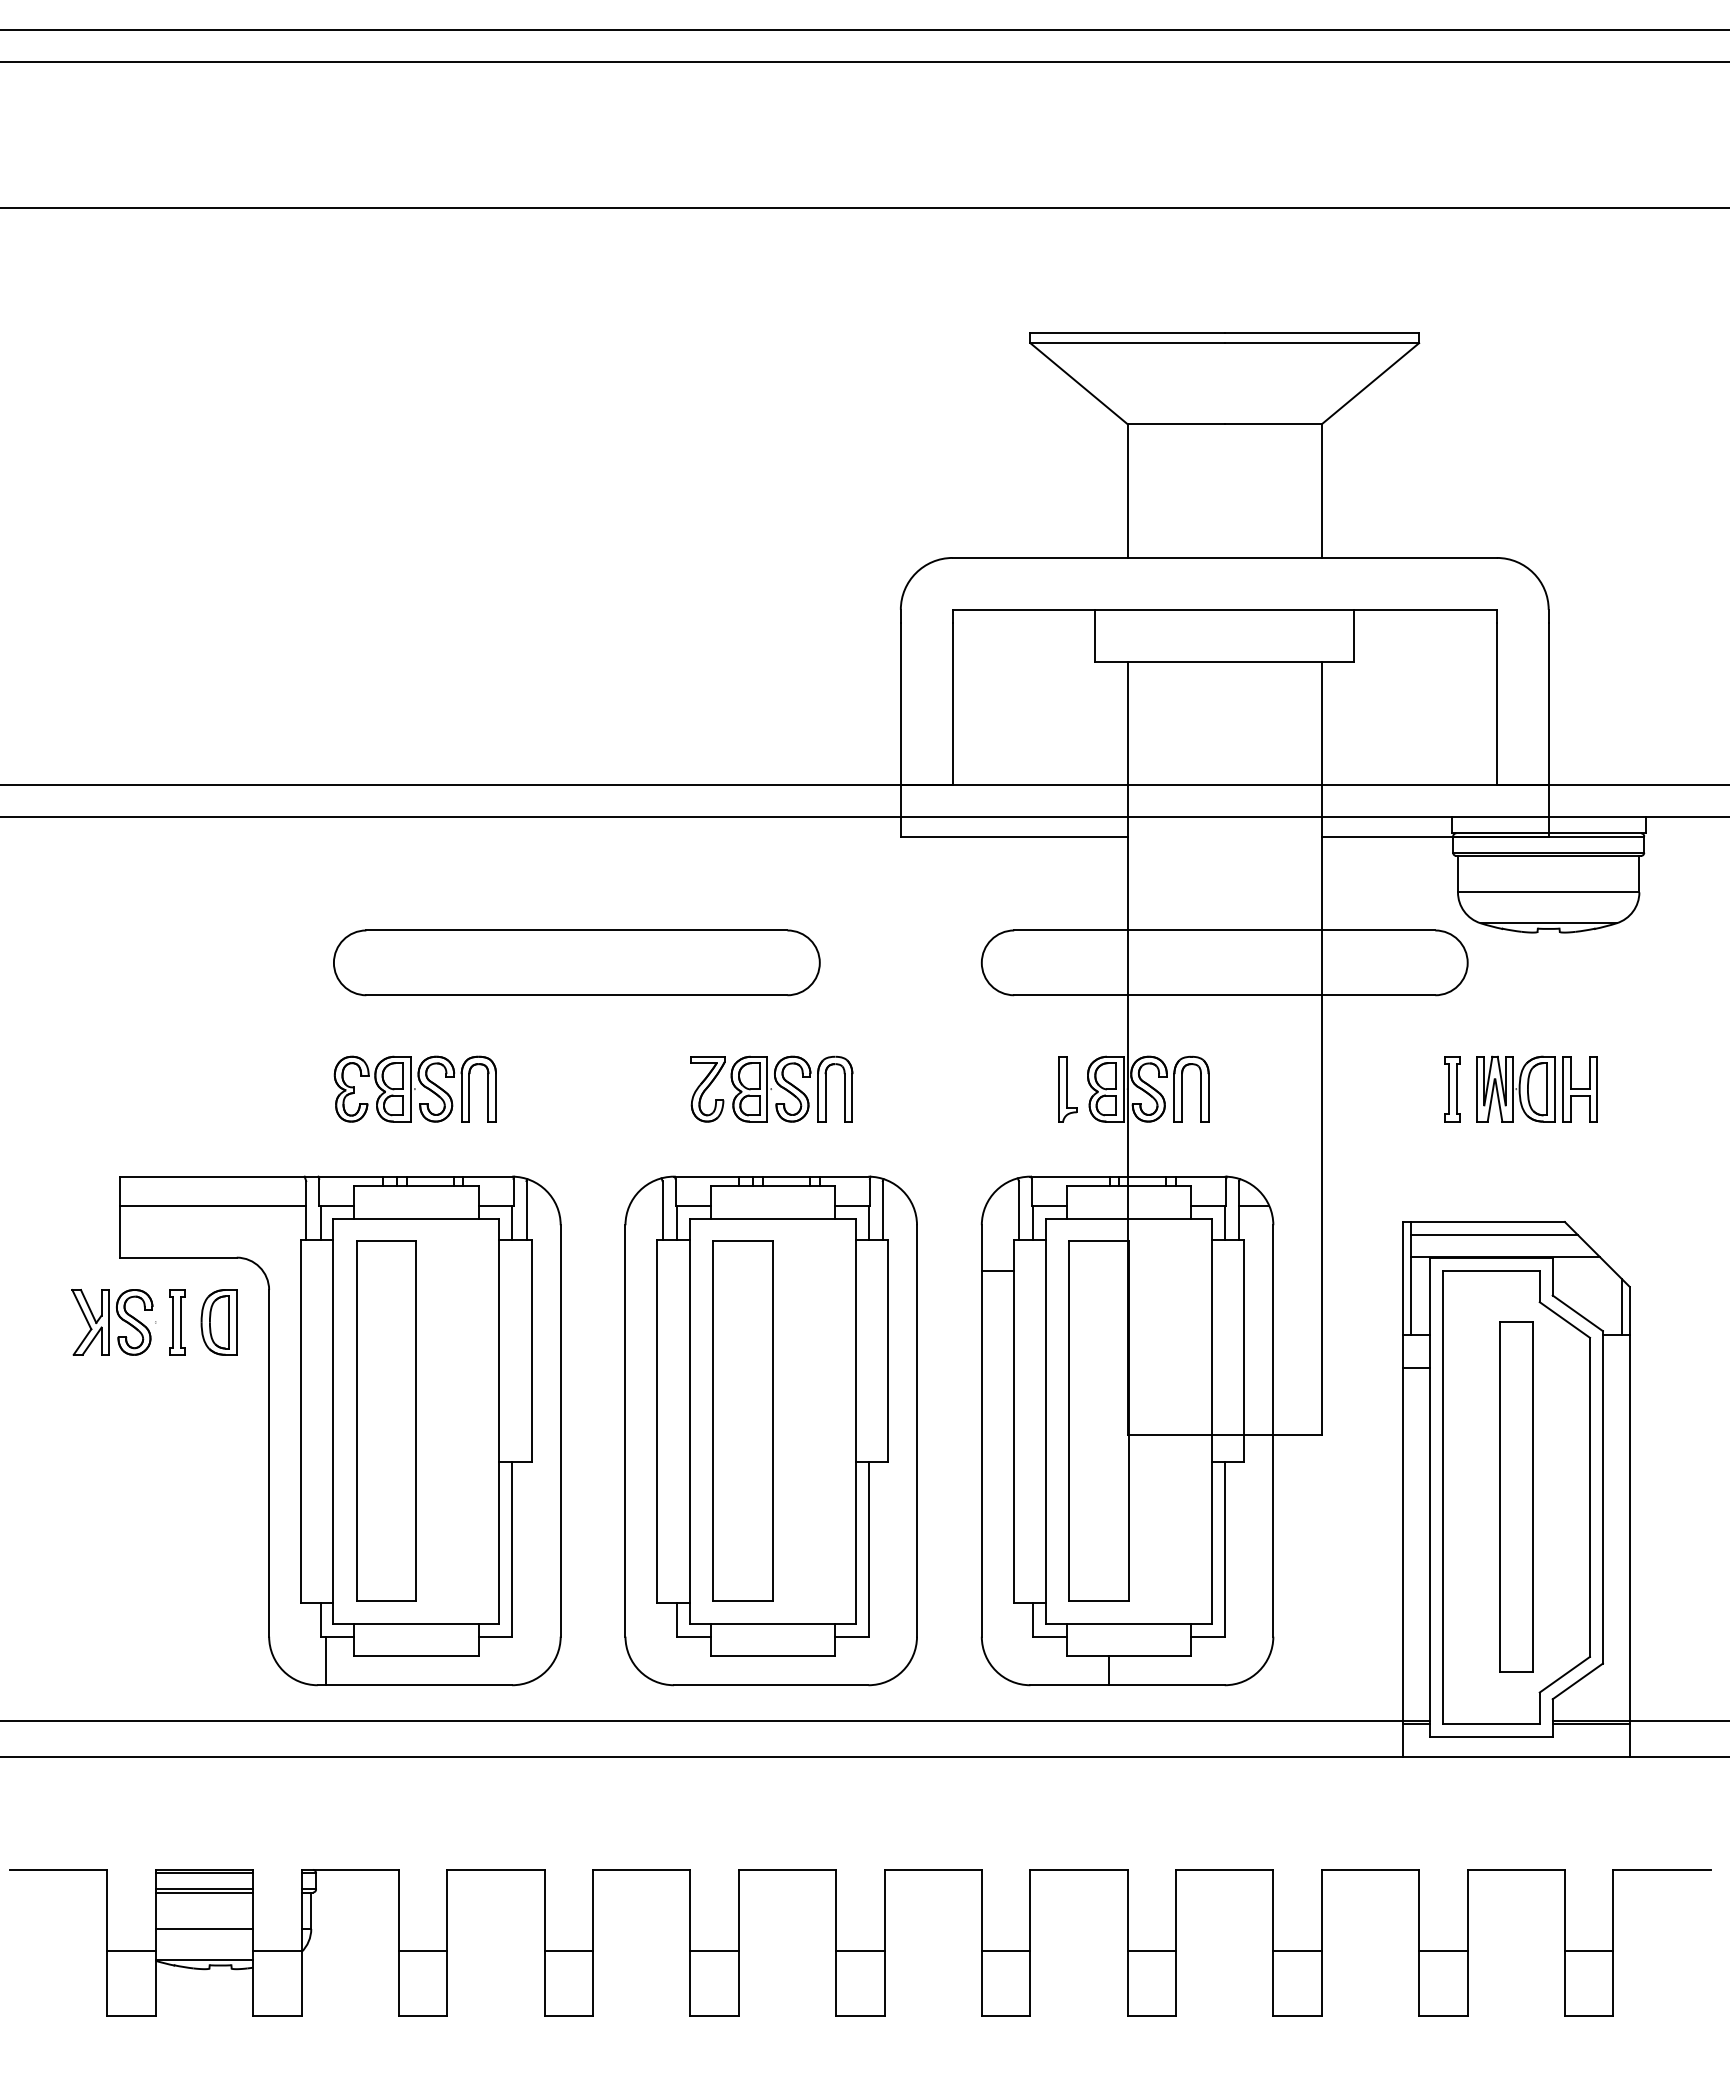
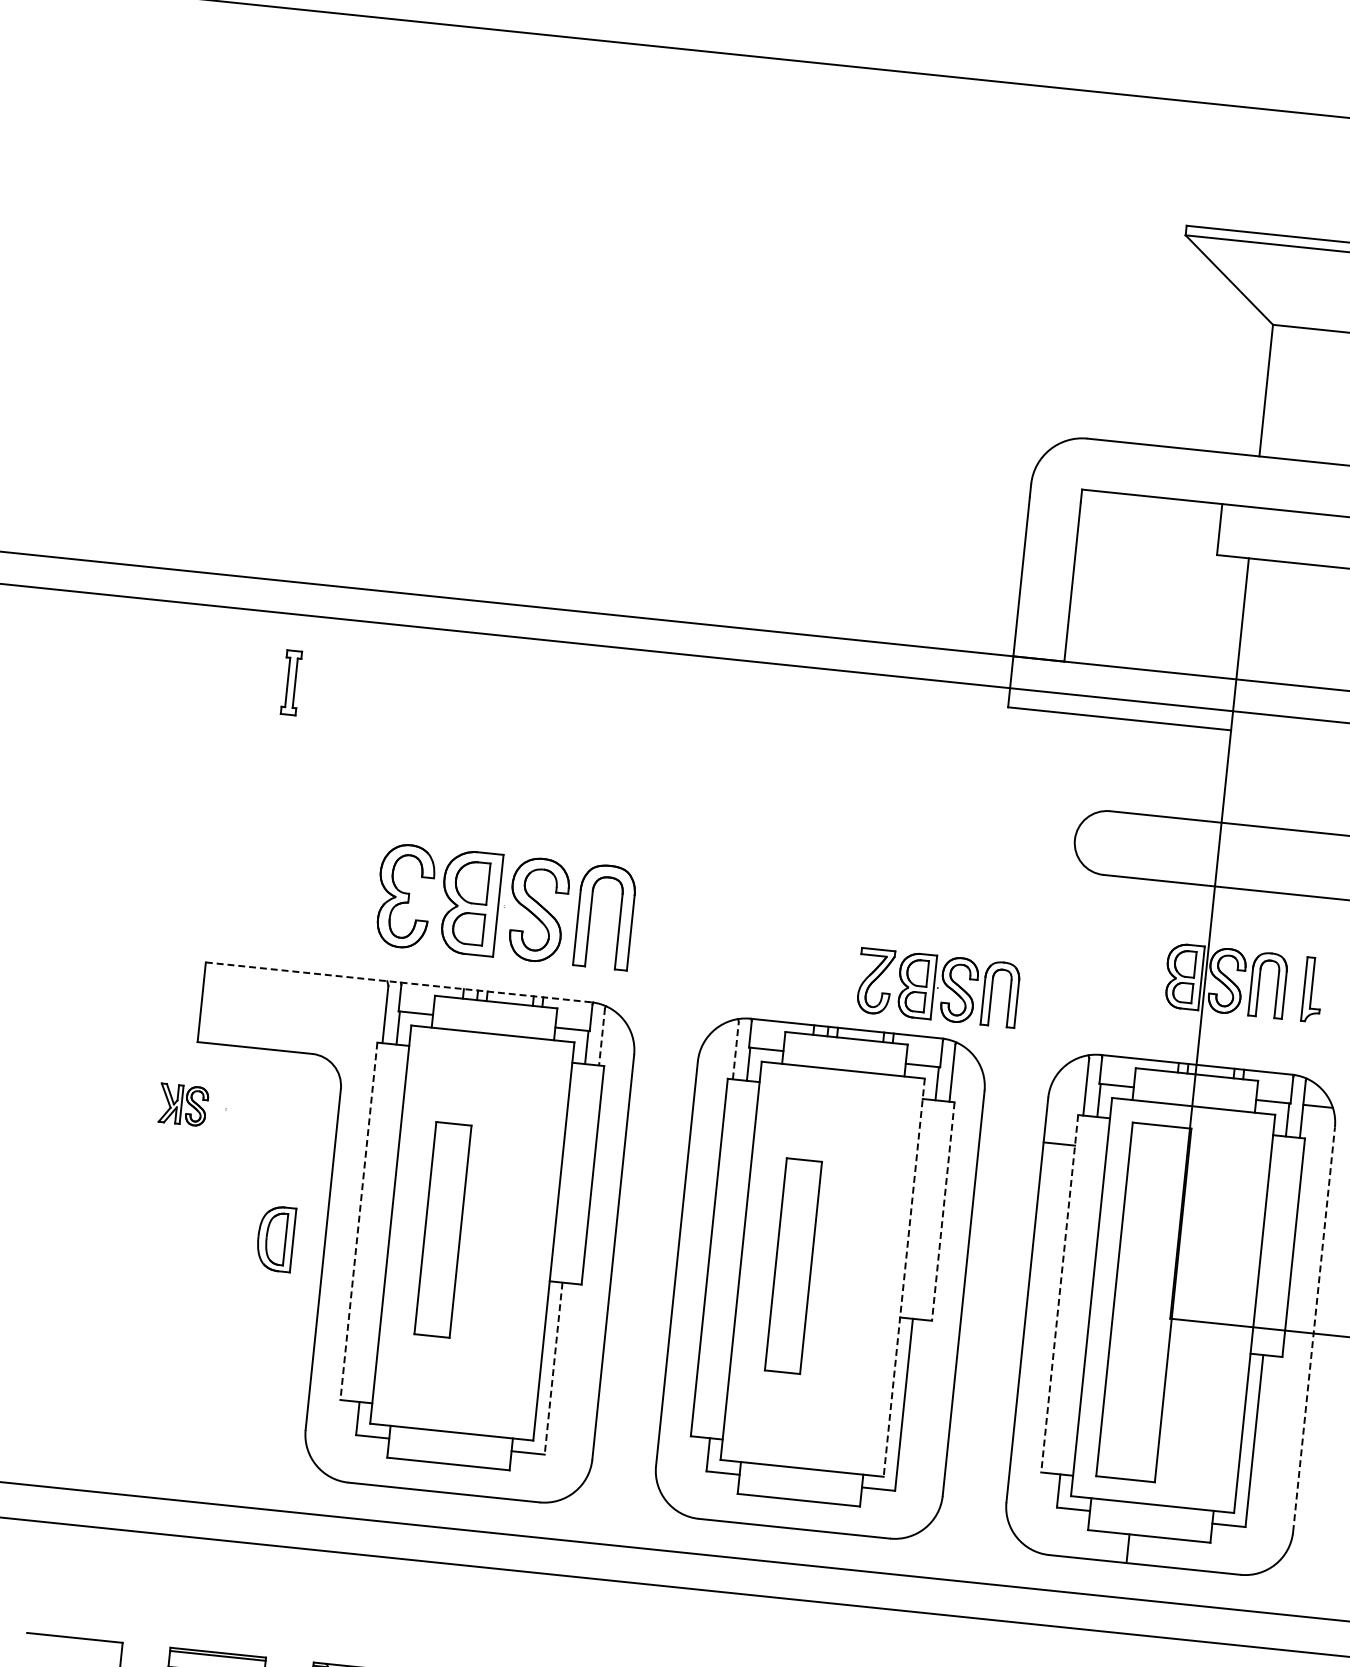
part: (576, 962) -> (676, 798), removed
part: (414, 1088) -> (504, 905), size x1.6
part: (771, 1088) -> (938, 987), moved
part: (1067, 1089) -> (1312, 990), moved
line: (316, 1176) -> (398, 982), solid -> dashed
line: (213, 1205) -> (294, 1000), removed
line: (662, 1209) -> (735, 1049), solid -> dashed
line: (526, 1210) -> (602, 1037), solid -> dashed
part: (112, 1322) -> (183, 1105), size x0.6
part: (177, 1322) -> (291, 682), moved
part: (218, 1322) -> (275, 1238), moved
line: (888, 1351) -> (943, 1212), solid -> dashed
part: (386, 1420) -> (443, 1229), size x0.6
part: (742, 1420) -> (793, 1265), size x0.6
line: (301, 1421) -> (359, 1221), solid -> dashed
line: (855, 1421) -> (904, 1277), solid -> dashed
line: (1013, 1421) -> (1059, 1293), solid -> dashed
line: (1273, 1430) -> (1314, 1329), solid -> dashed
line: (512, 1549) -> (553, 1368), solid -> dashed
line: (325, 1660) -> (358, 1459), removed

